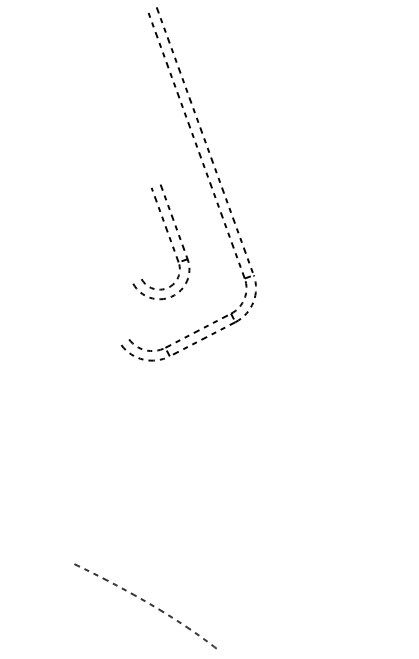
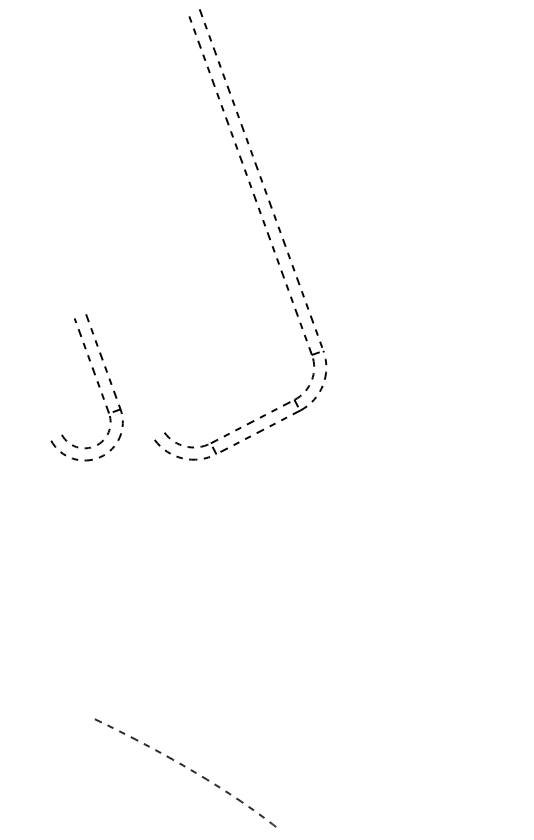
part: (169, 240) -> (97, 385), moved

